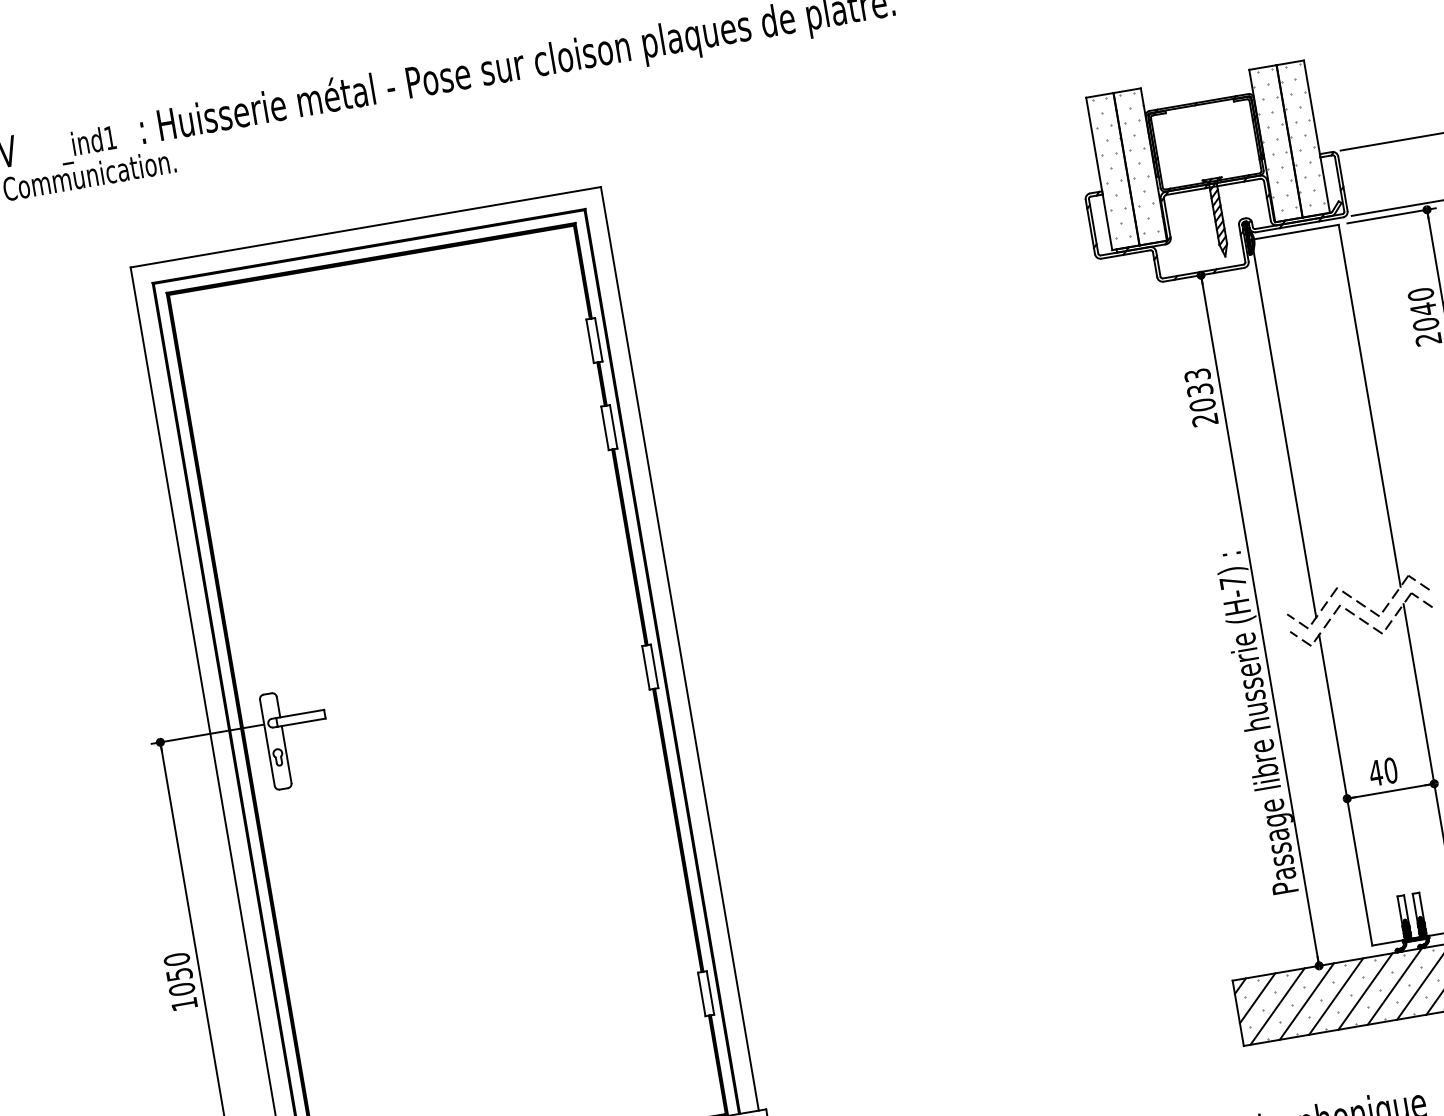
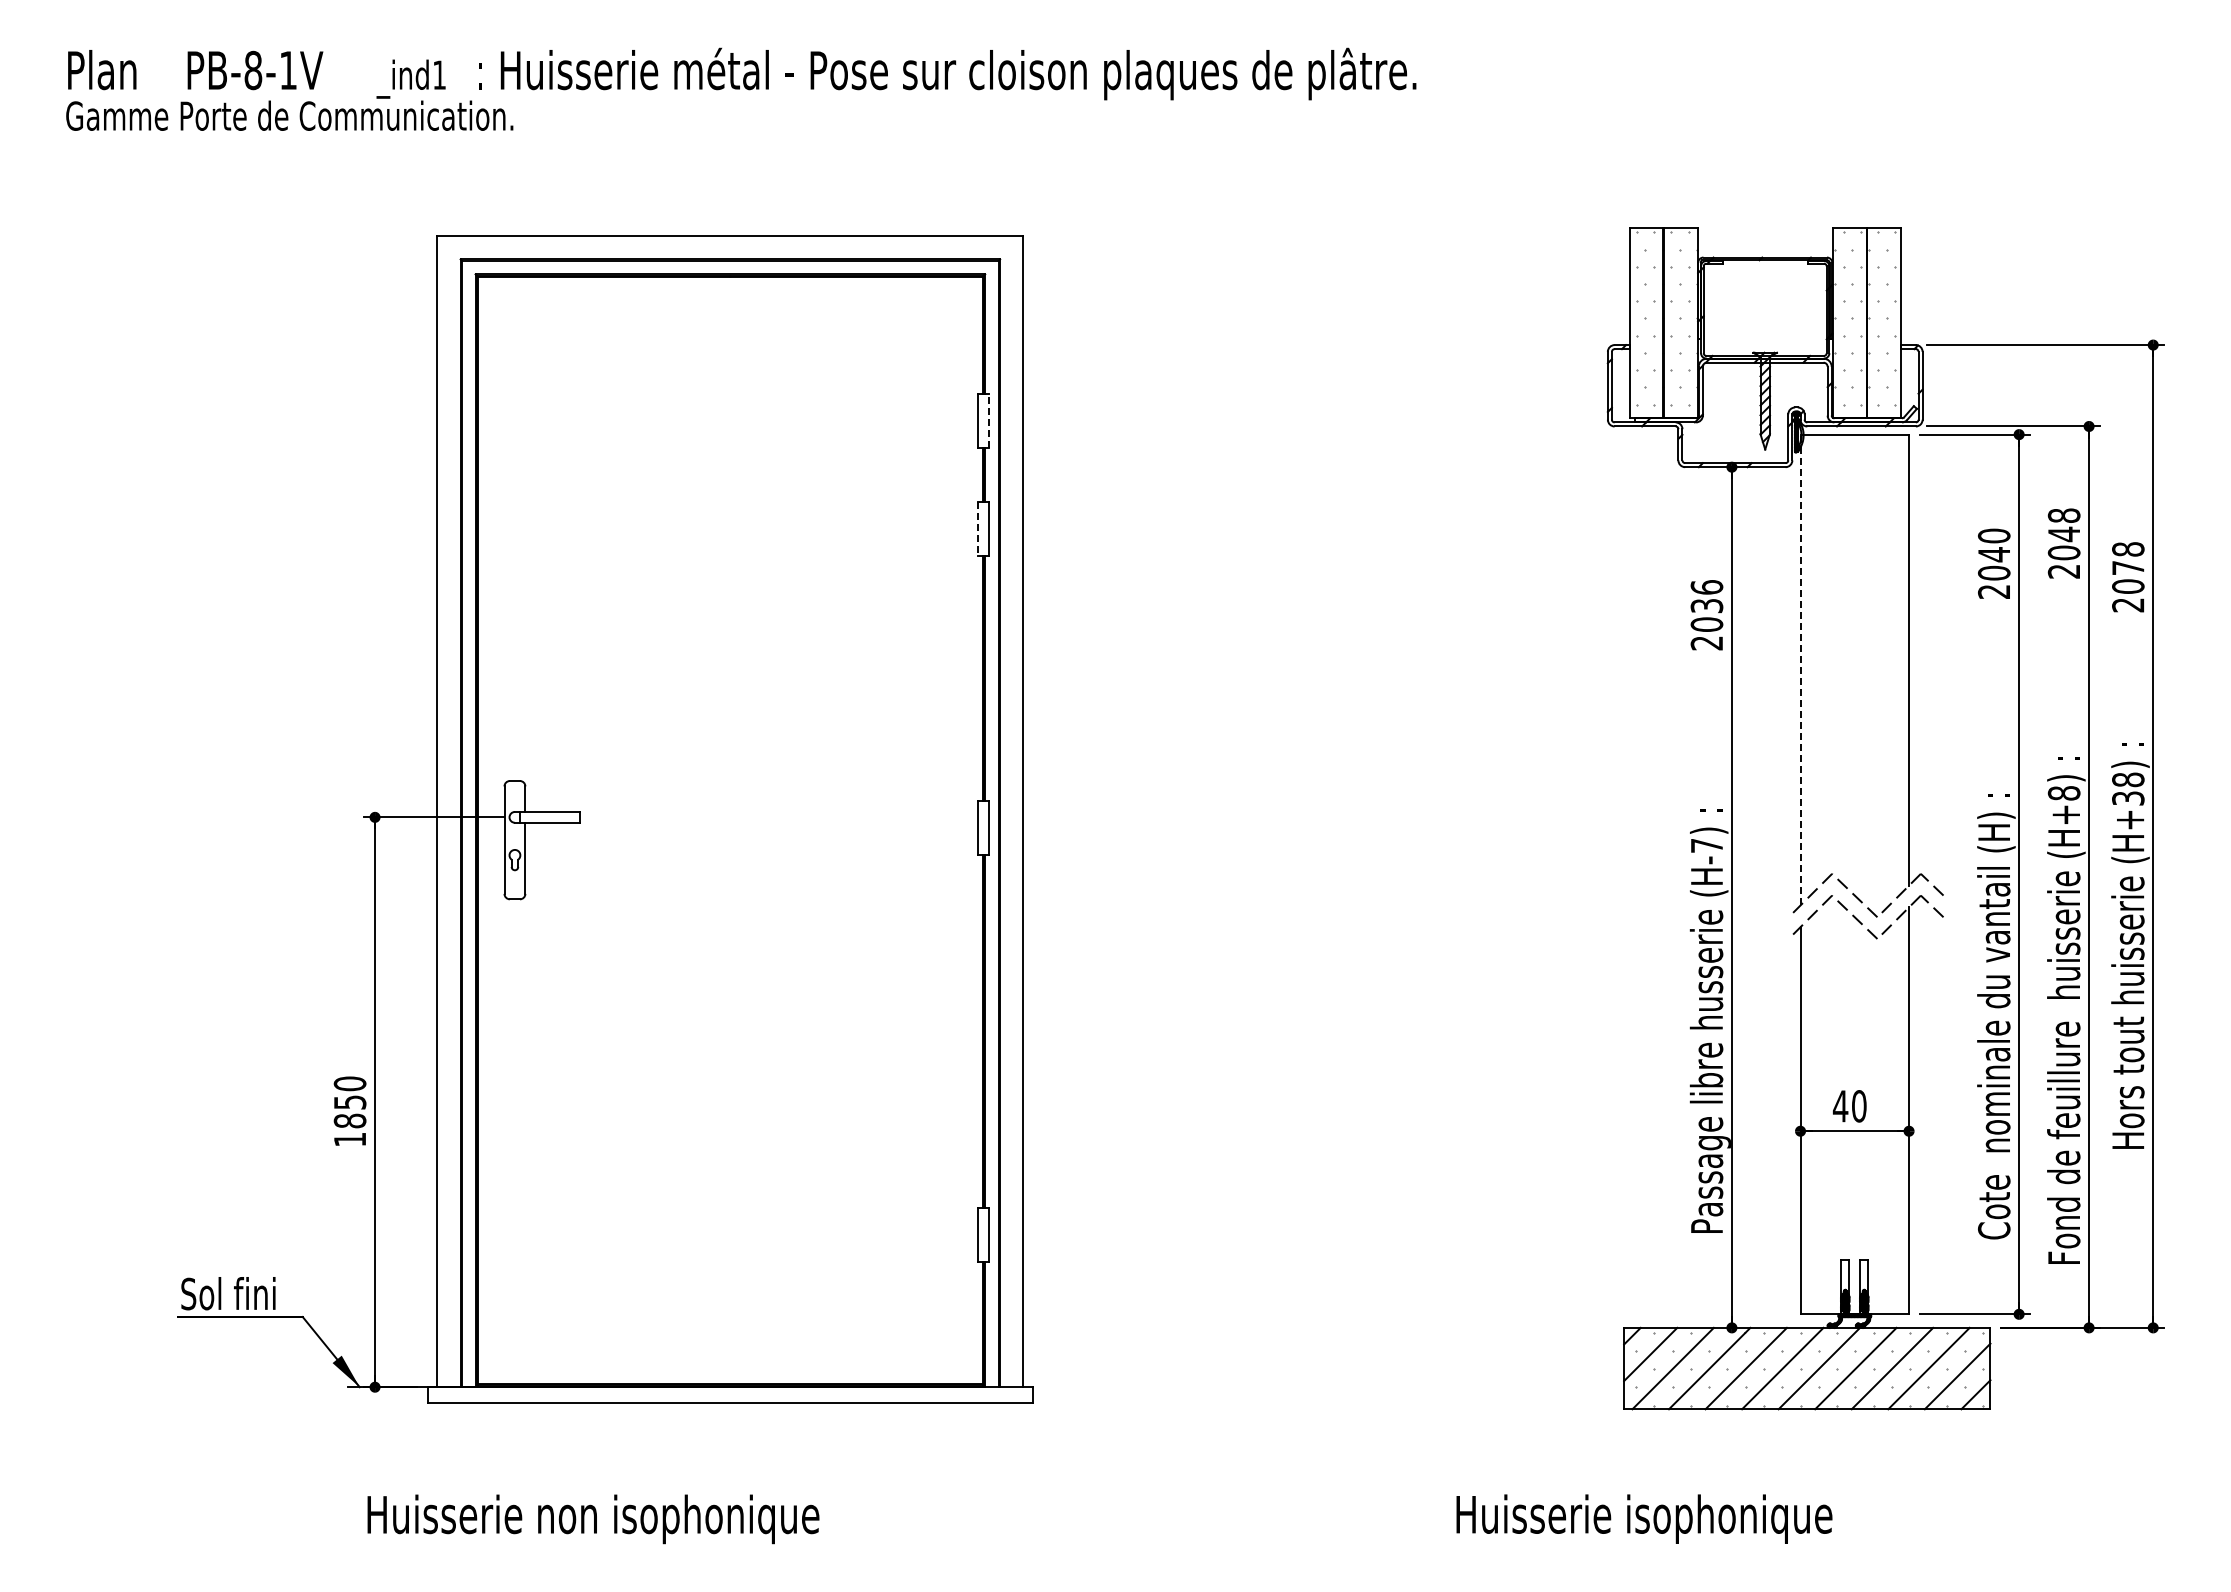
line: (598, 339) -> (989, 420), solid -> dashed
text: (1197, 375) -> (1706, 587), 2033 -> 2036
line: (605, 428) -> (978, 529), solid -> dashed
line: (1283, 428) -> (1800, 669), solid -> dashed
line: (1297, 621) -> (1777, 906), removed
line: (1300, 638) -> (1777, 927), removed
text: (182, 988) -> (350, 1120), 1050 -> 1850

